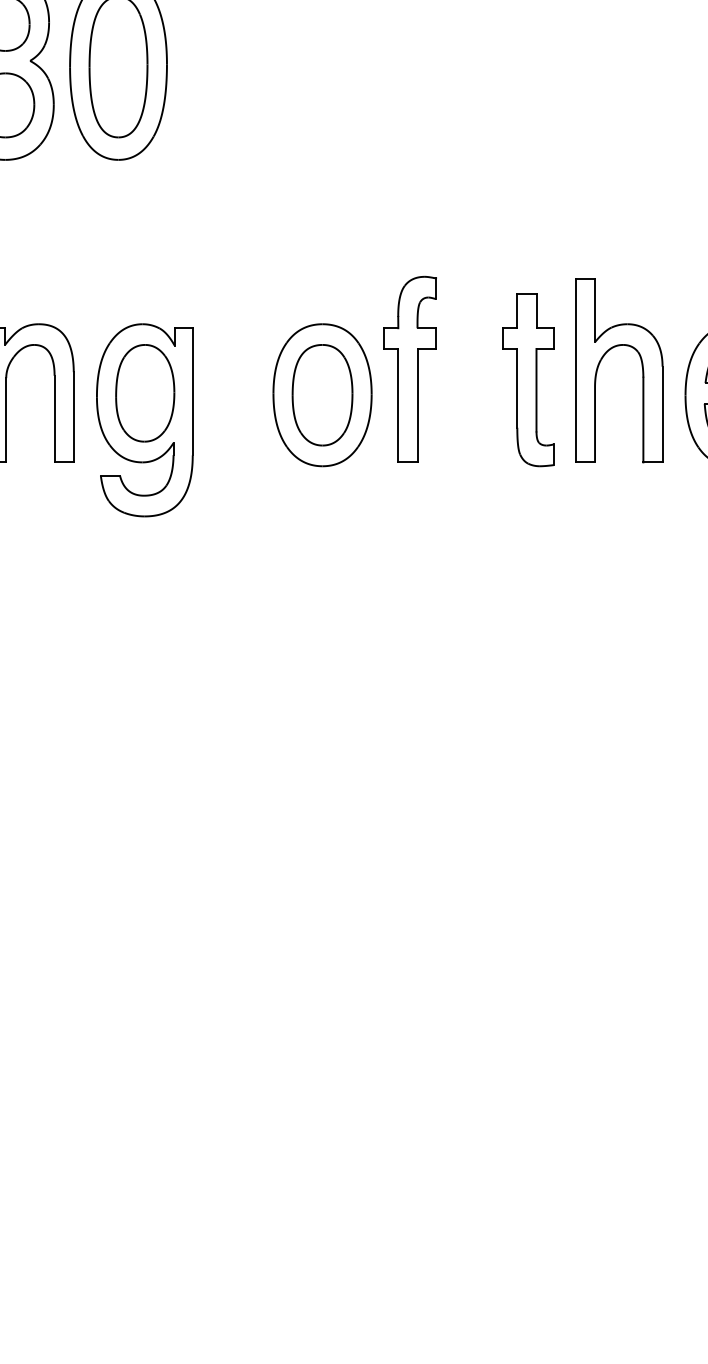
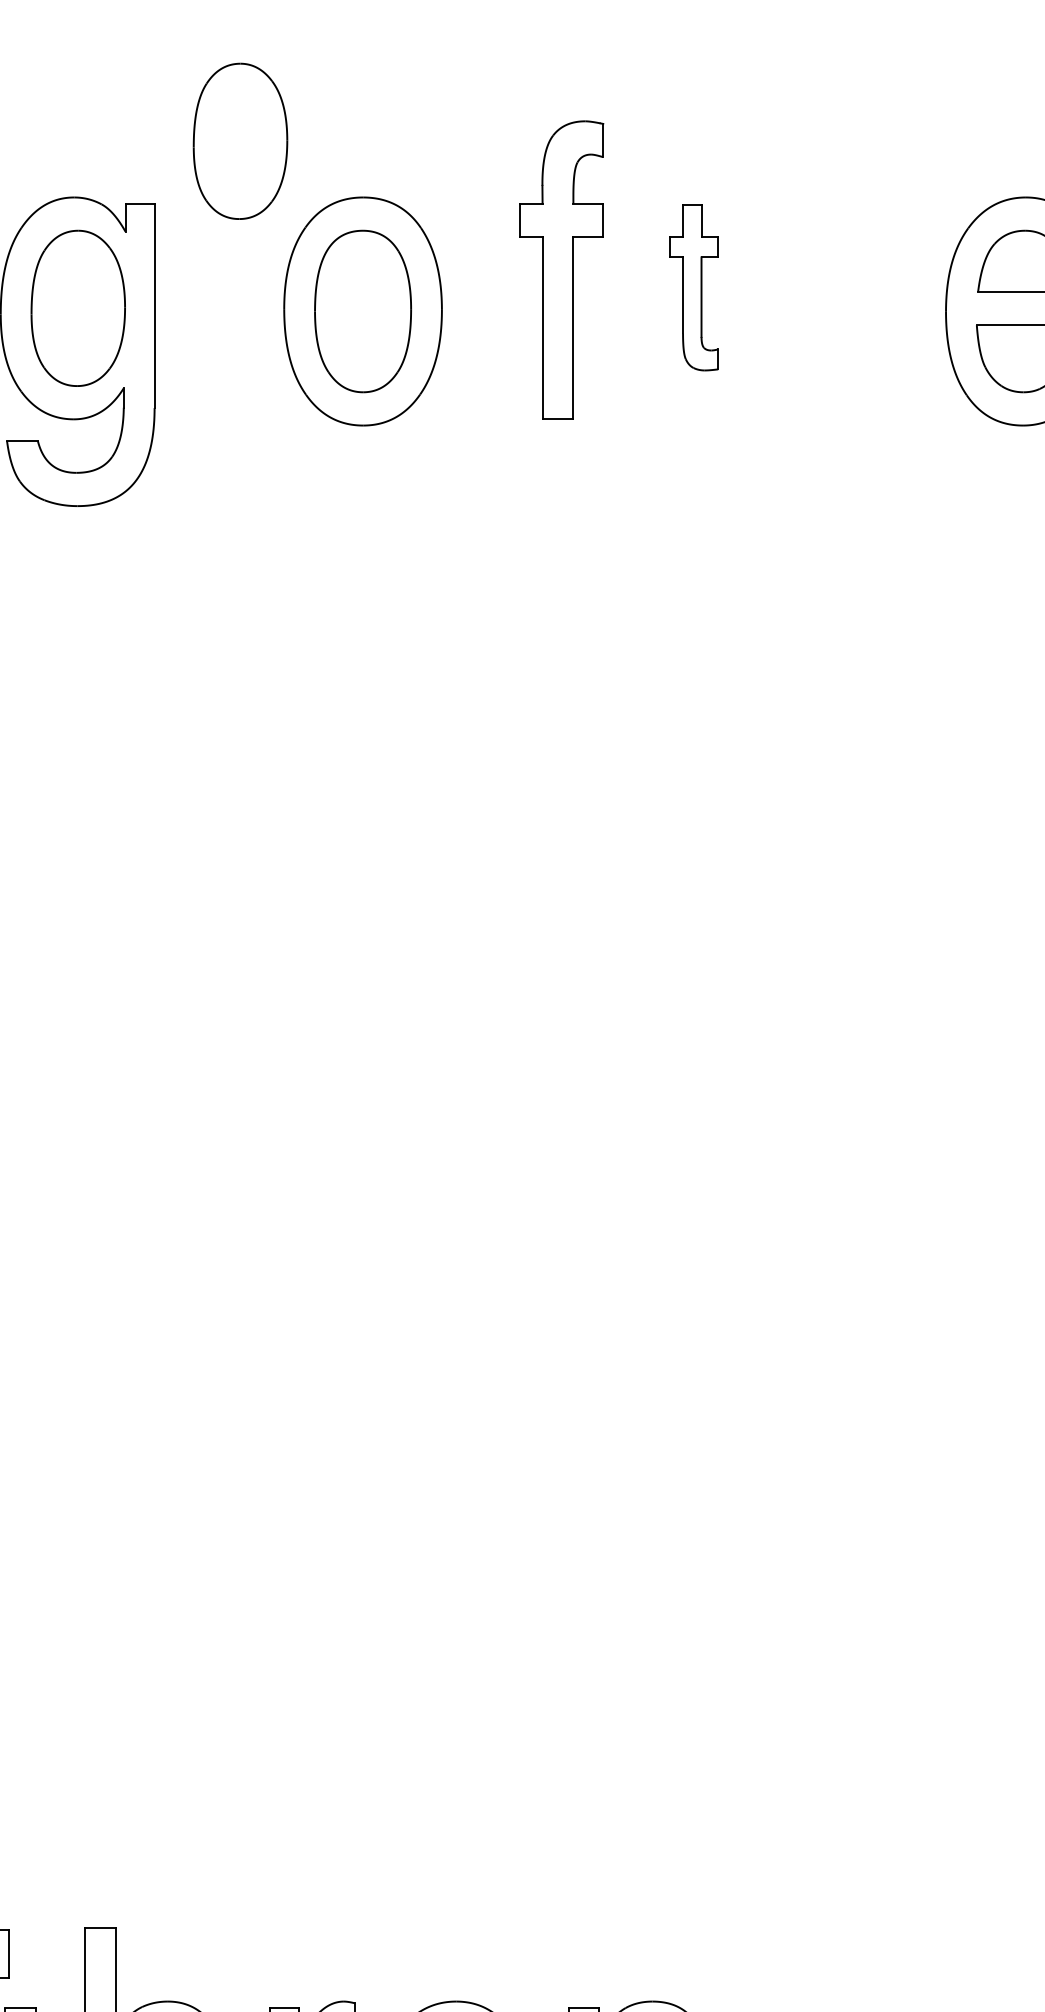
part: (246, 289) -> (240, 141), added
part: (601, 361) -> (811, 257), removed
part: (409, 368) -> (560, 268), moved
part: (528, 380) -> (693, 287), size x0.6

